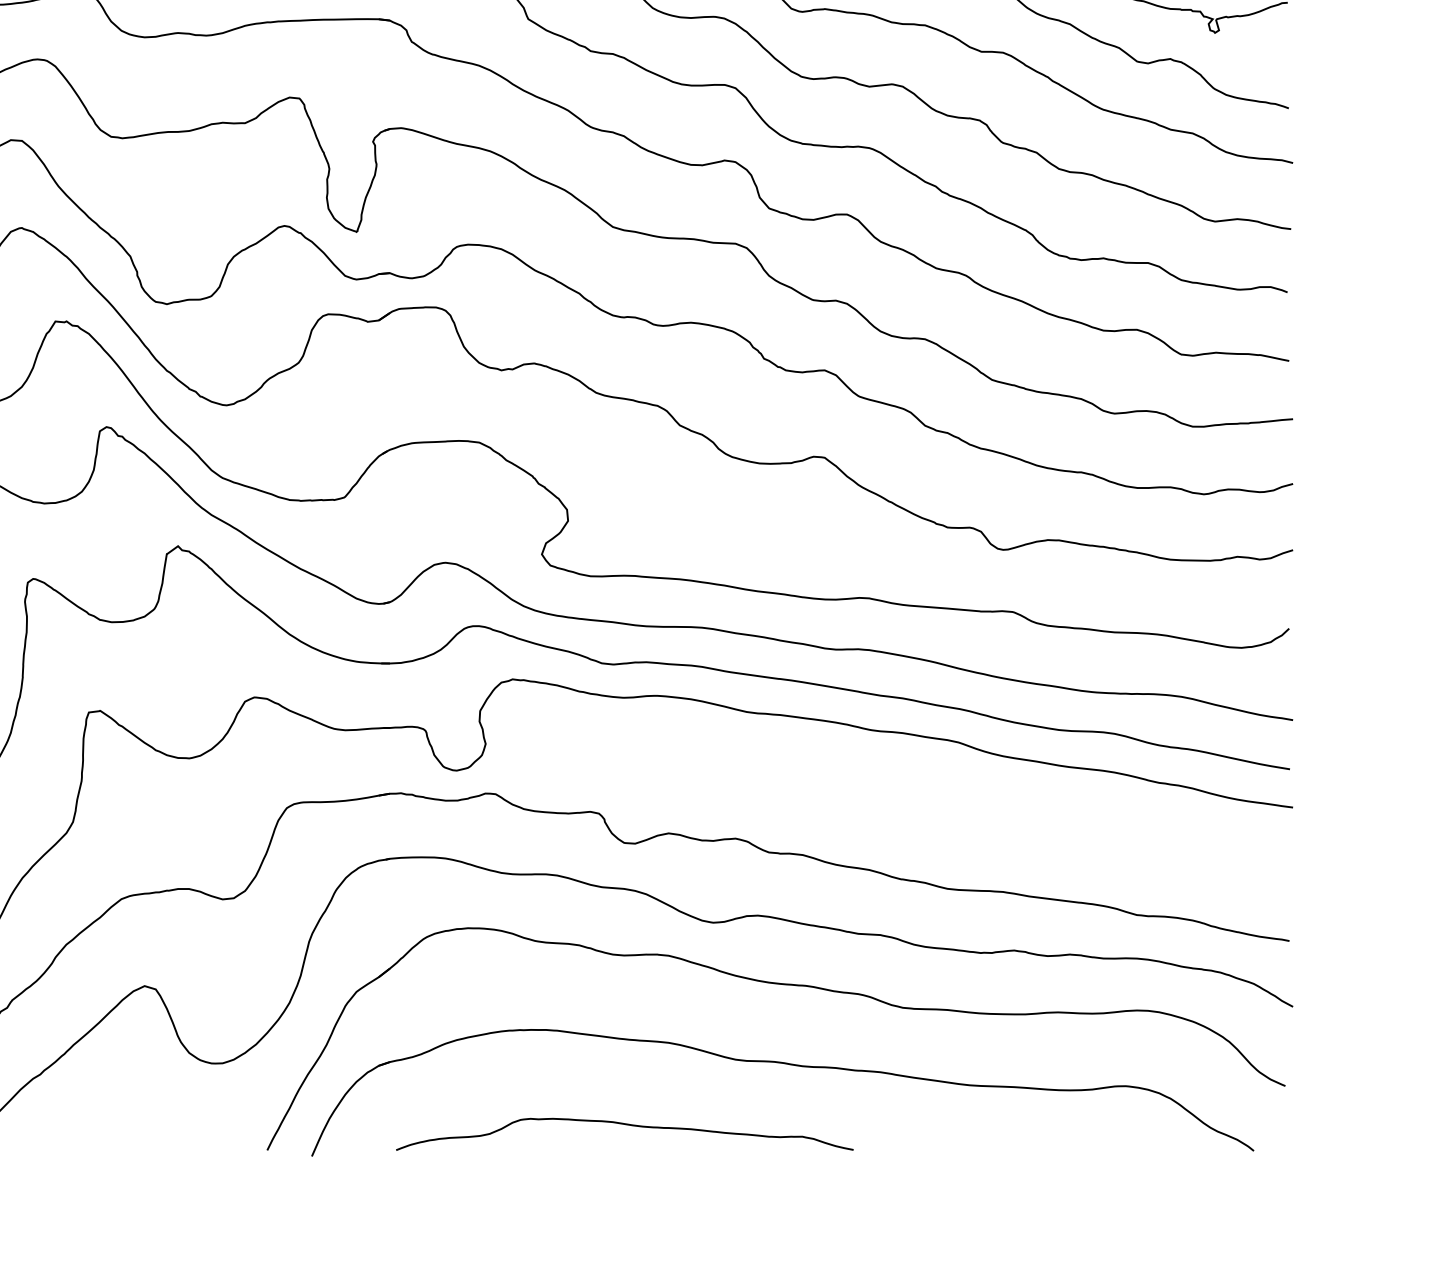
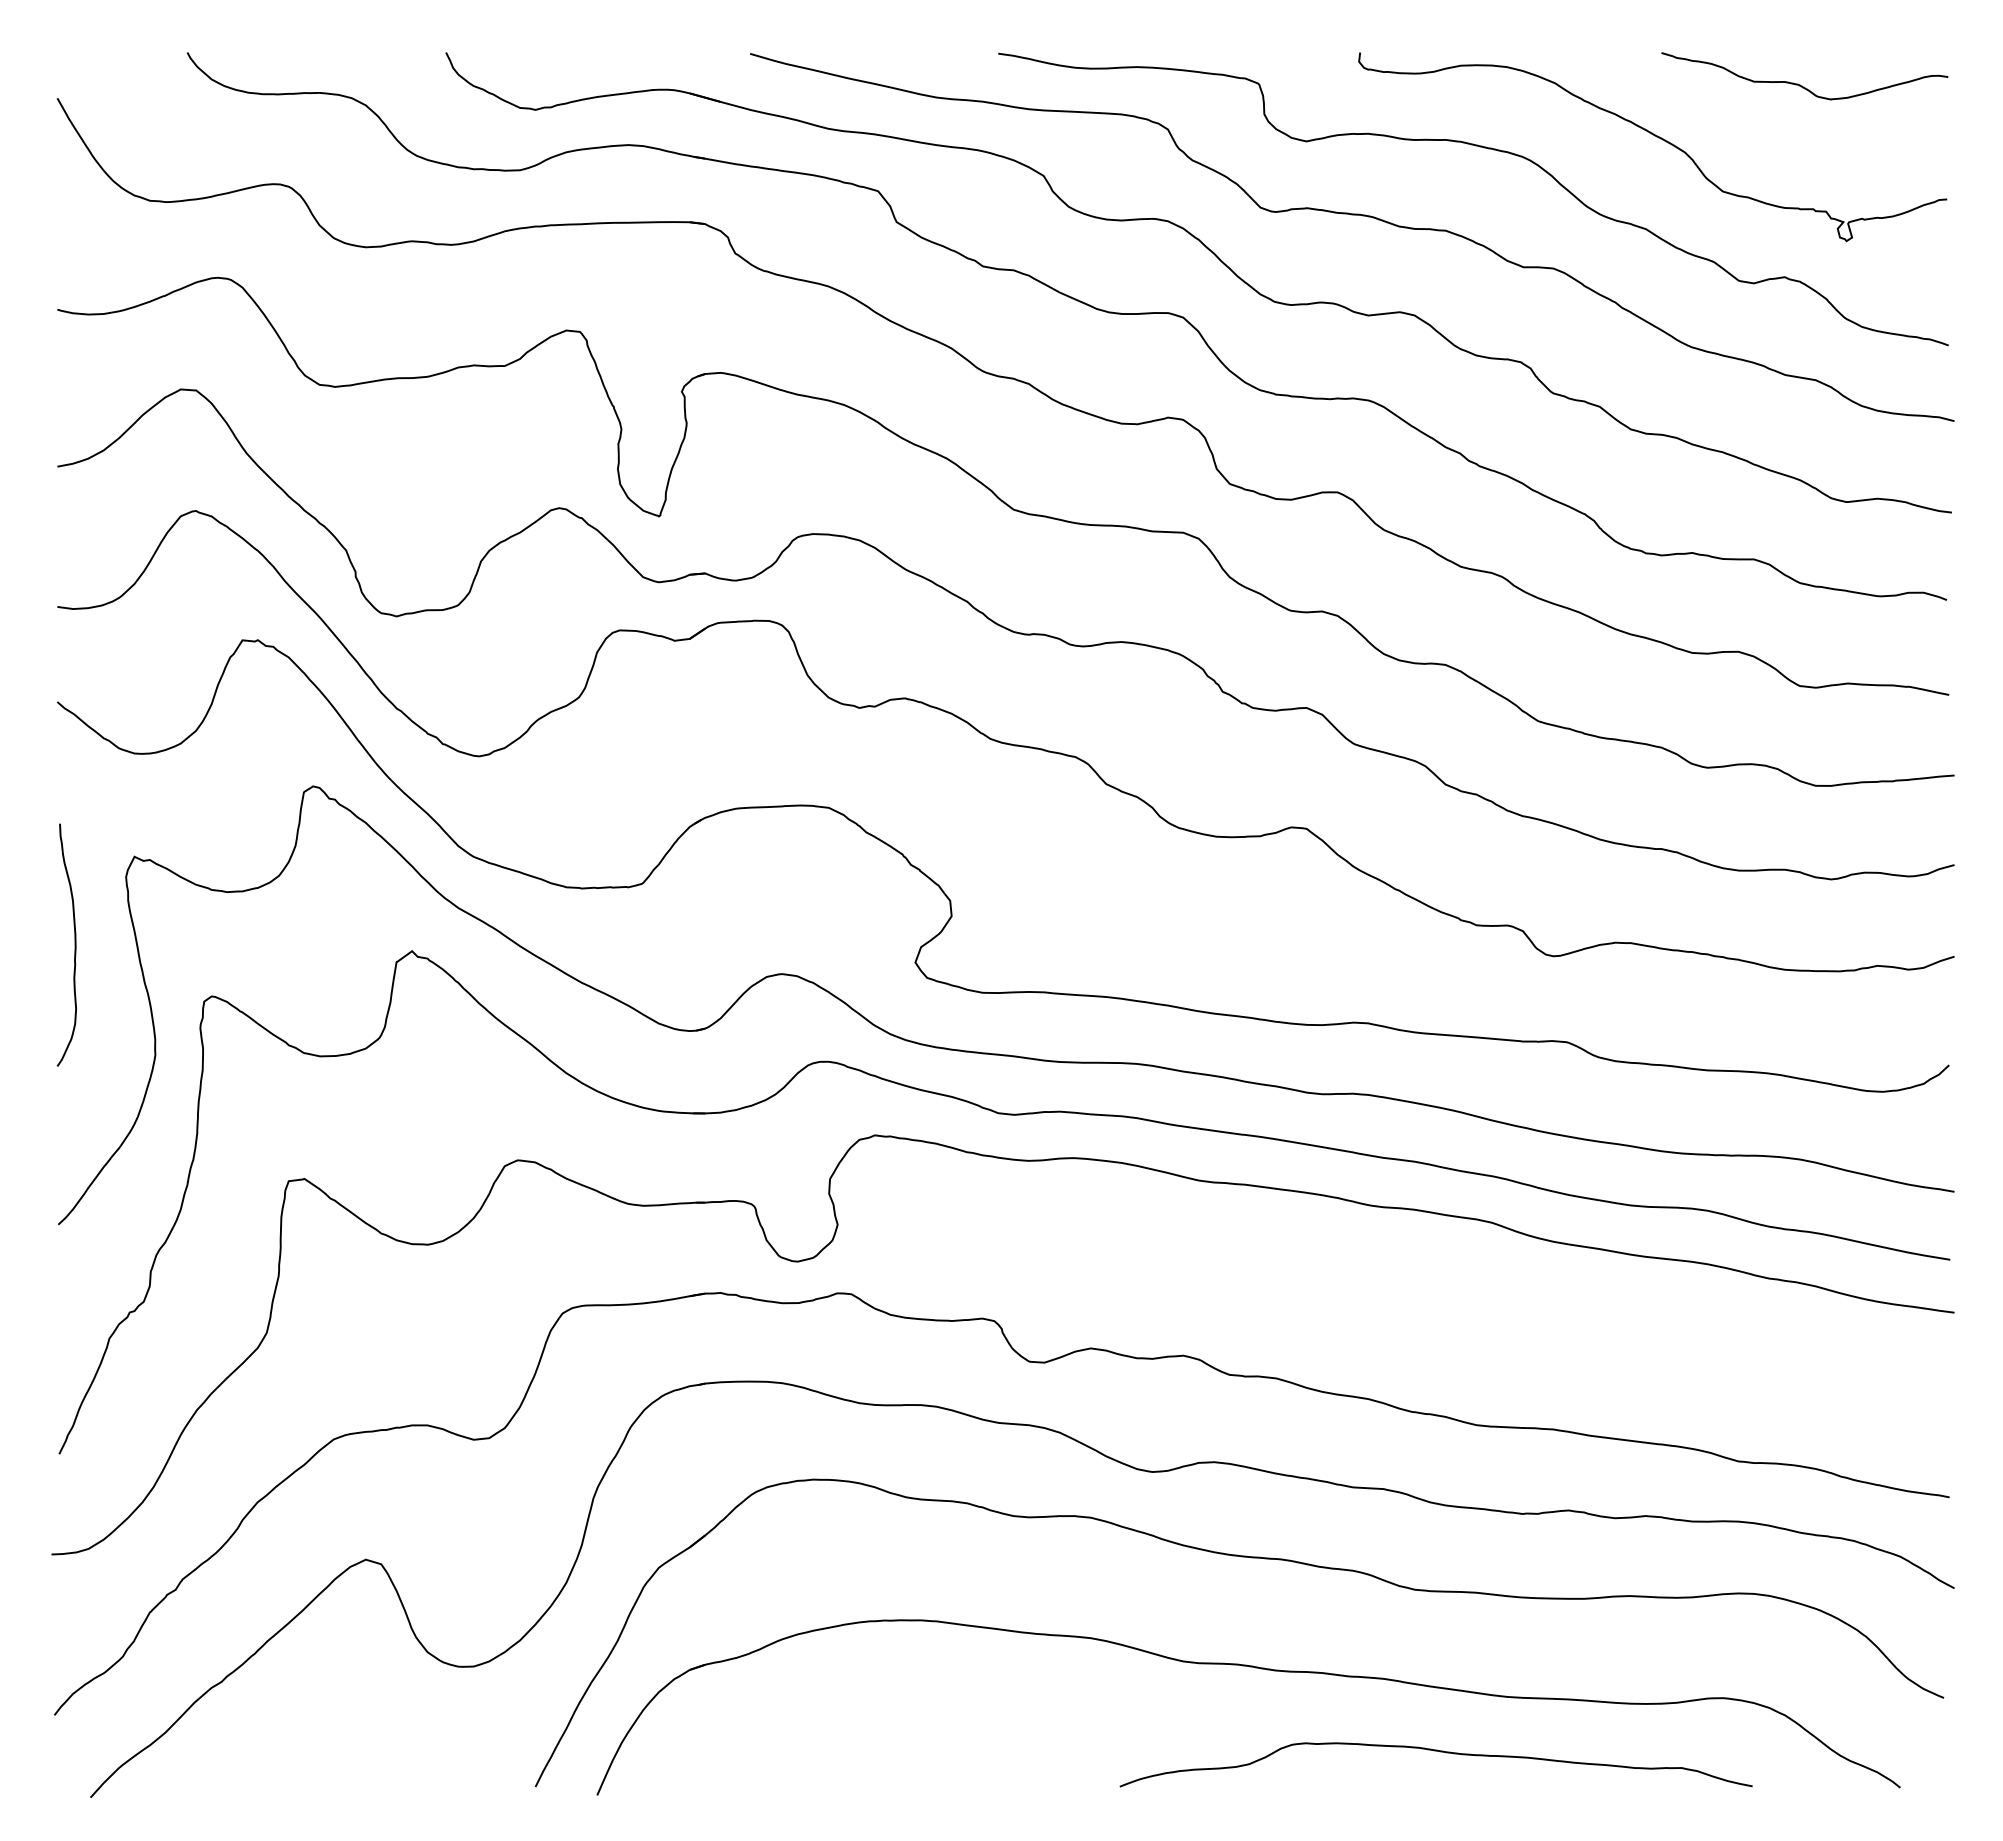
curve: (624, 1124) -> (1435, 1751), moved

